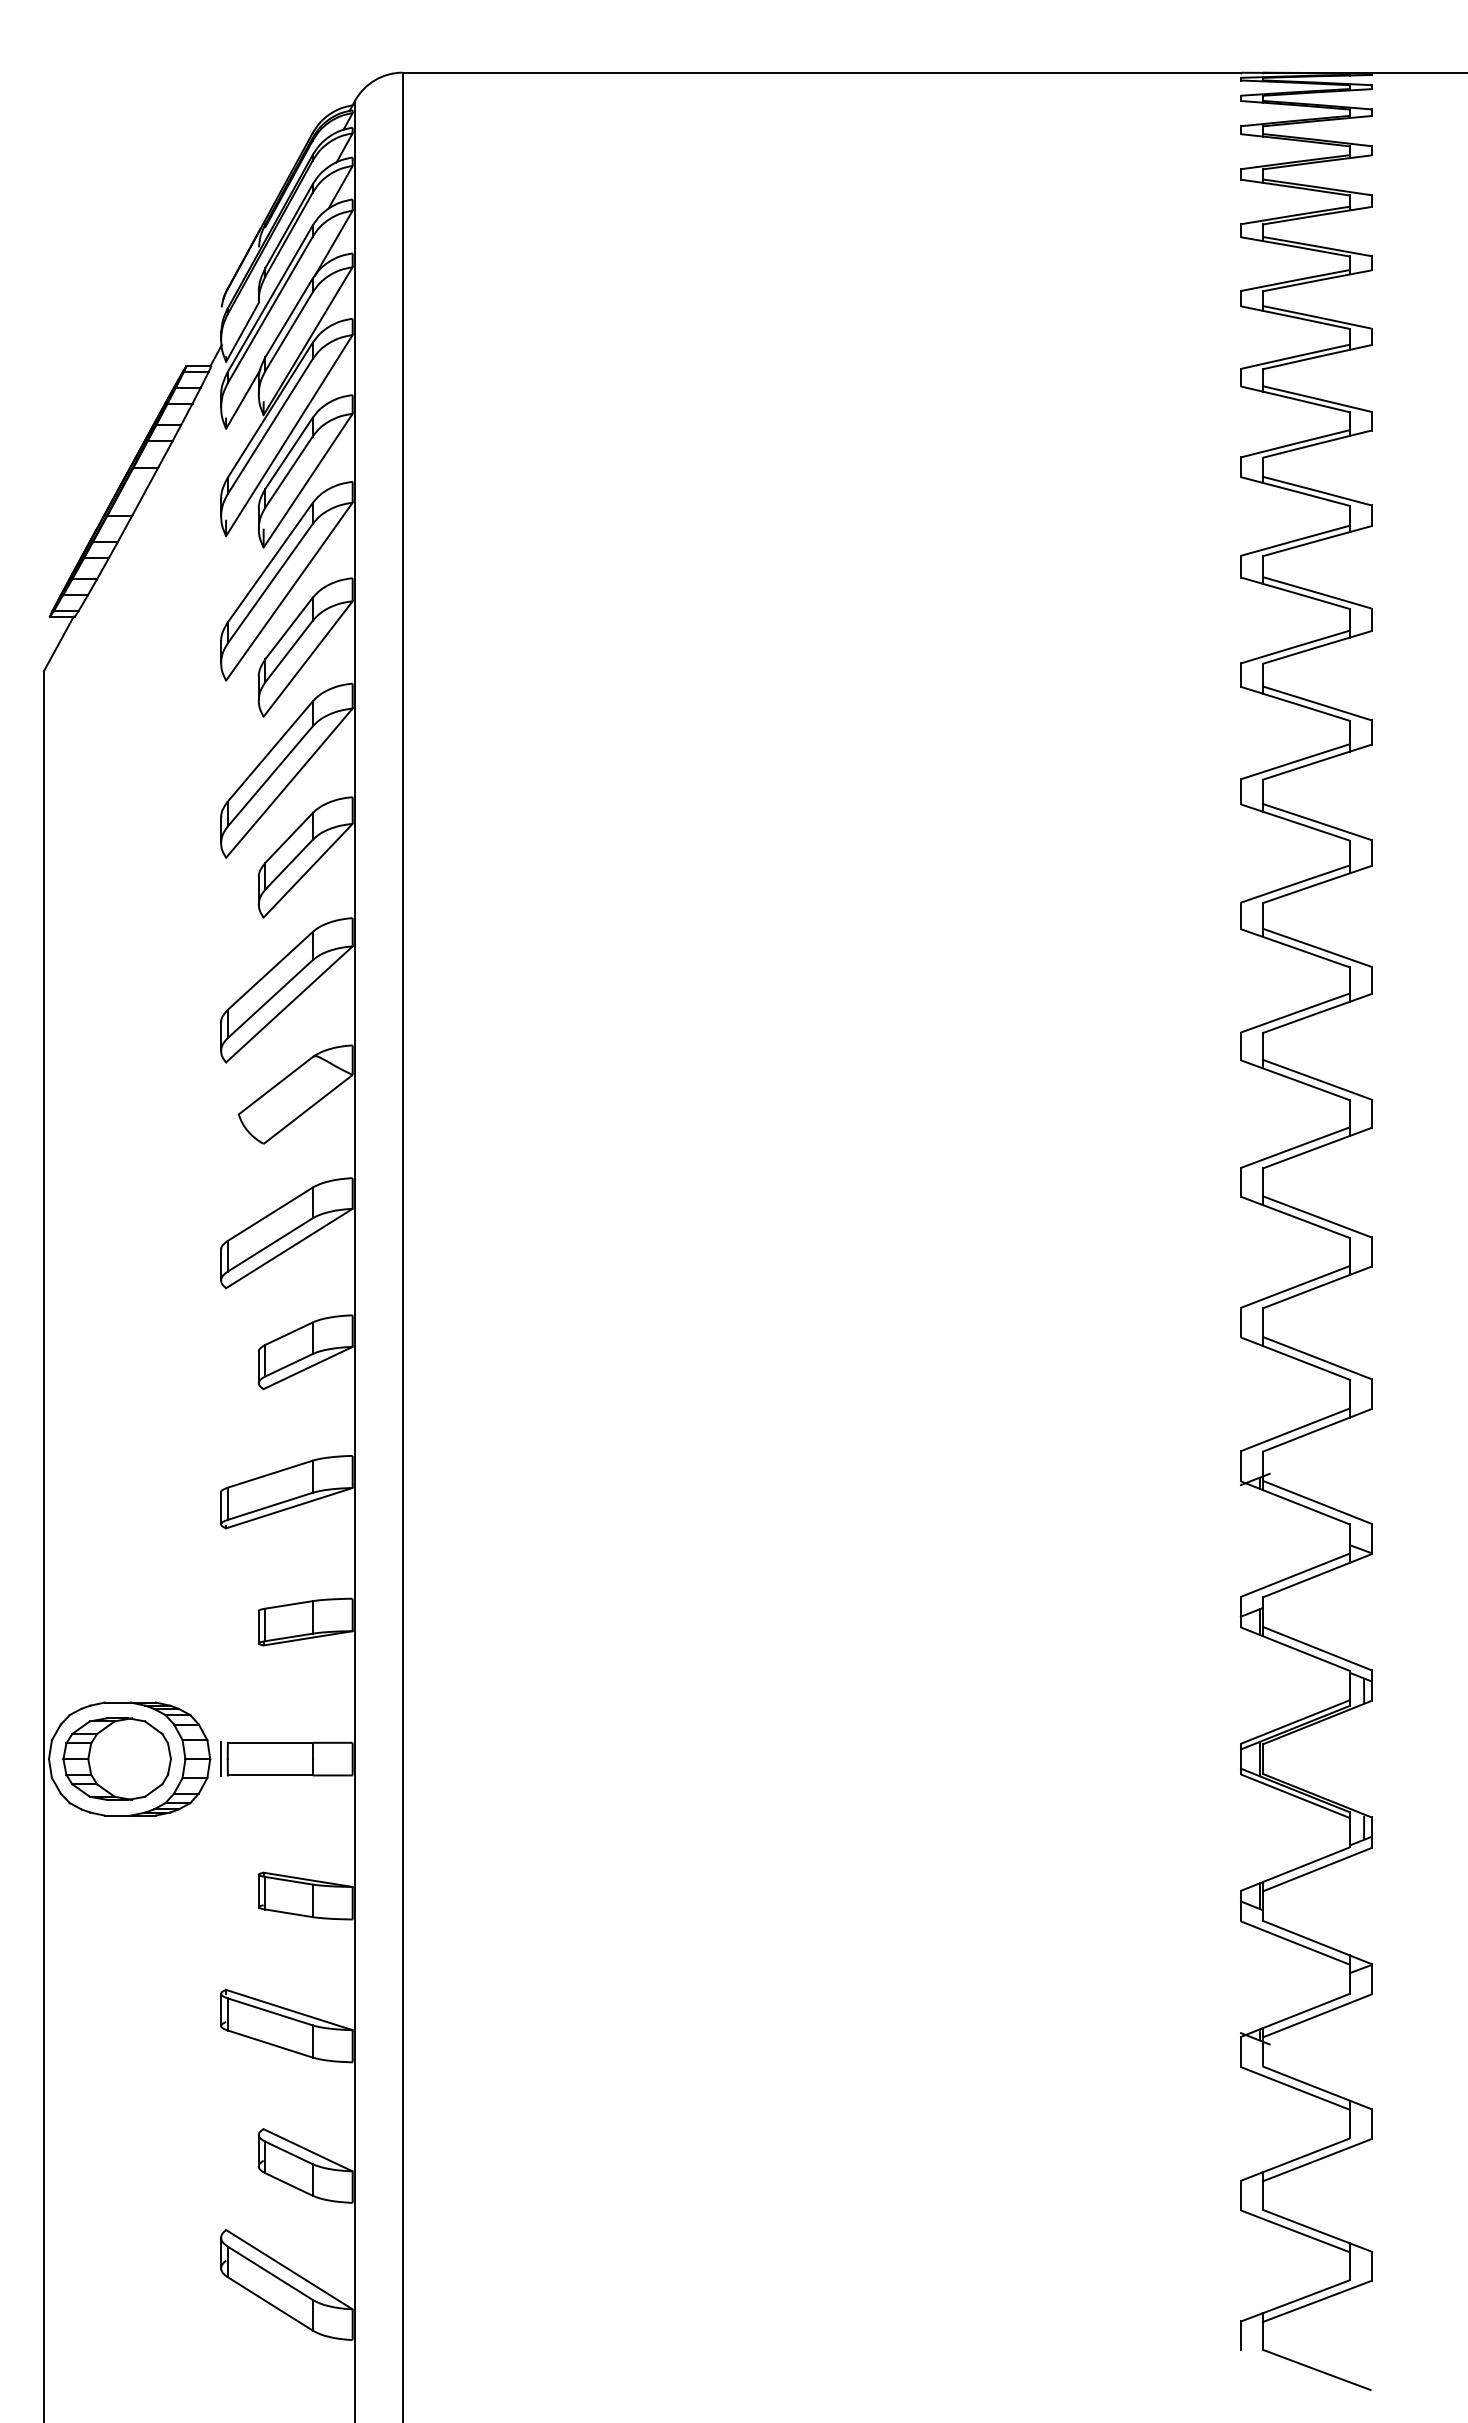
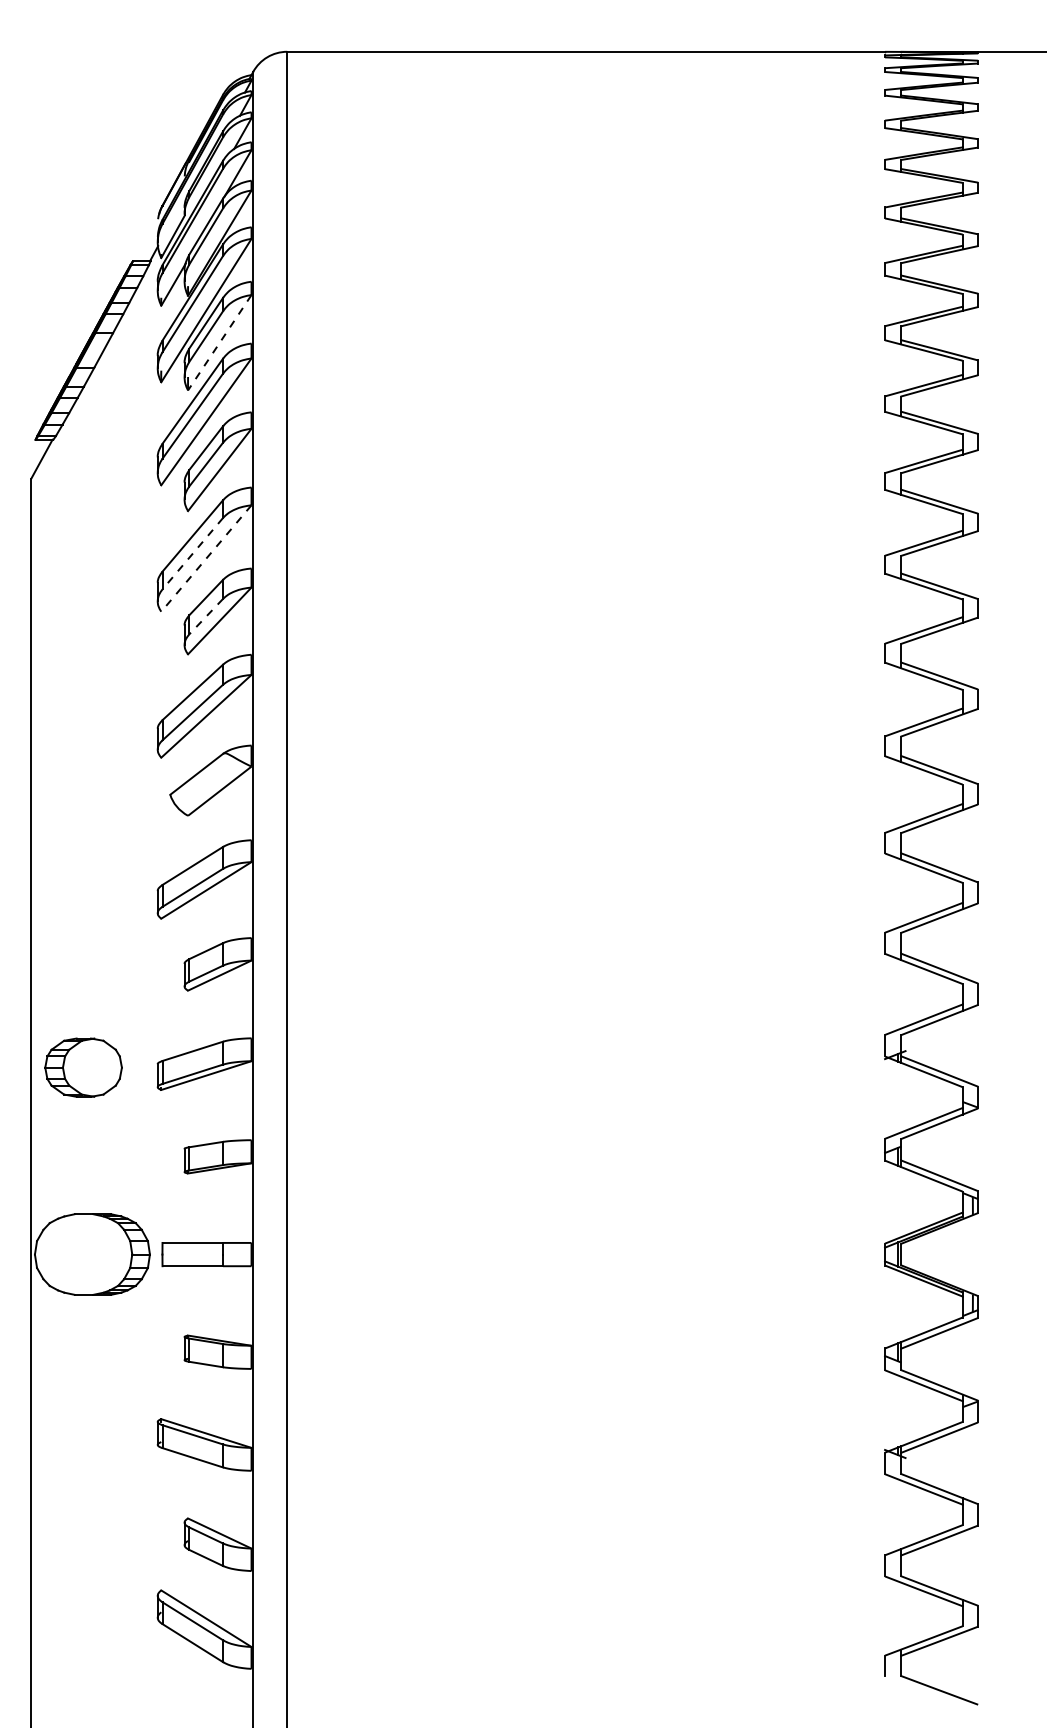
line: (307, 481) -> (219, 343), solid -> dashed
line: (270, 776) -> (192, 553), solid -> dashed
line: (289, 783) -> (206, 558), solid -> dashed
line: (288, 865) -> (205, 617), solid -> dashed
part: (116, 1758) -> (83, 1067), moved
line: (221, 1758) -> (157, 1254), removed

